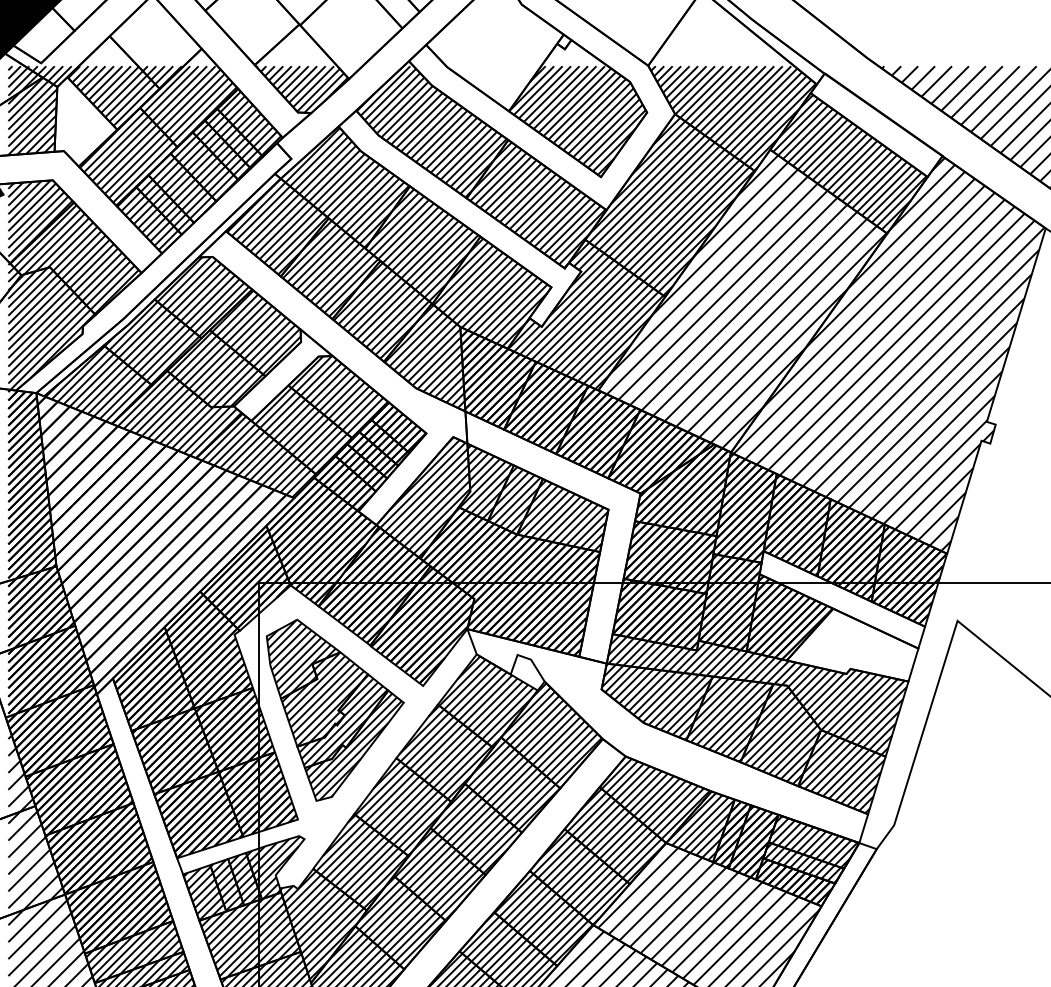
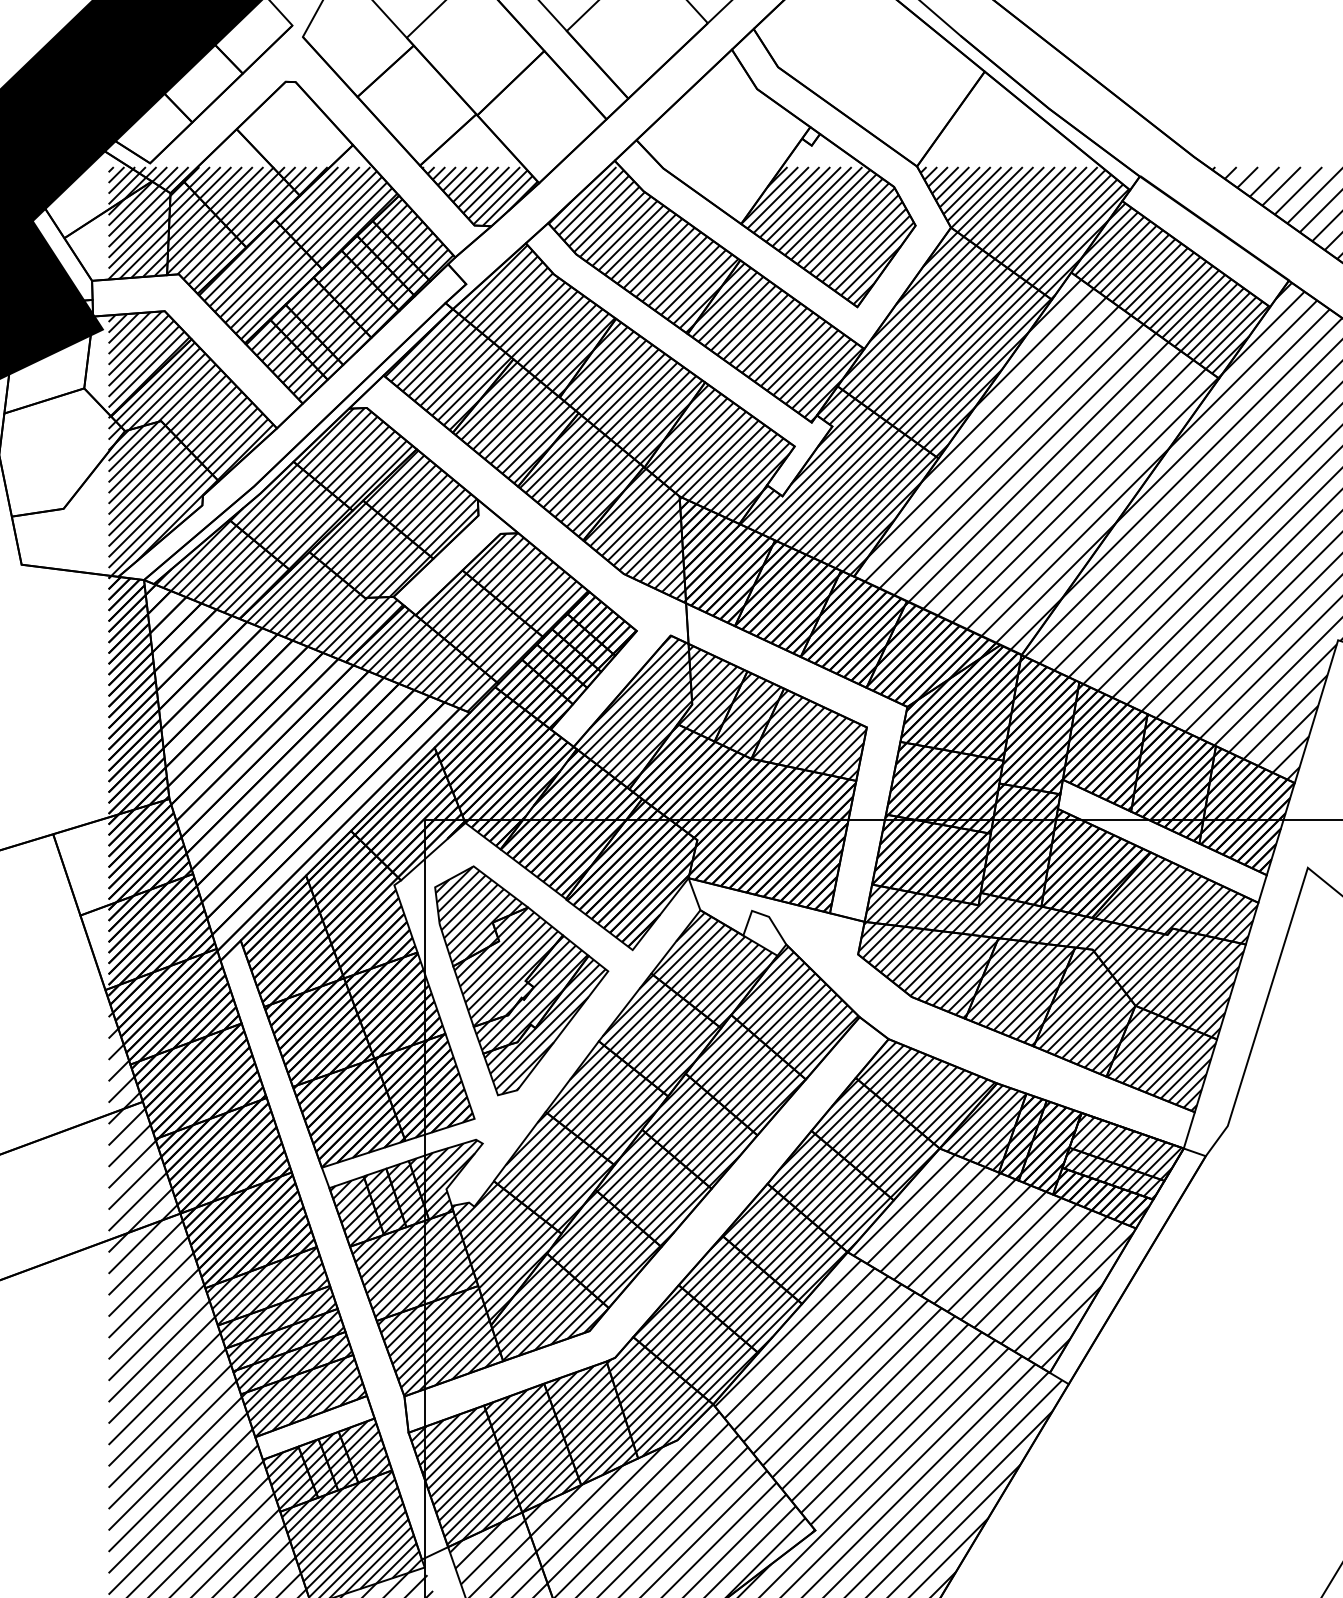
hatch: (84, 121) -> (204, 236), added
hatch: (852, 645) -> (1175, 899), added

